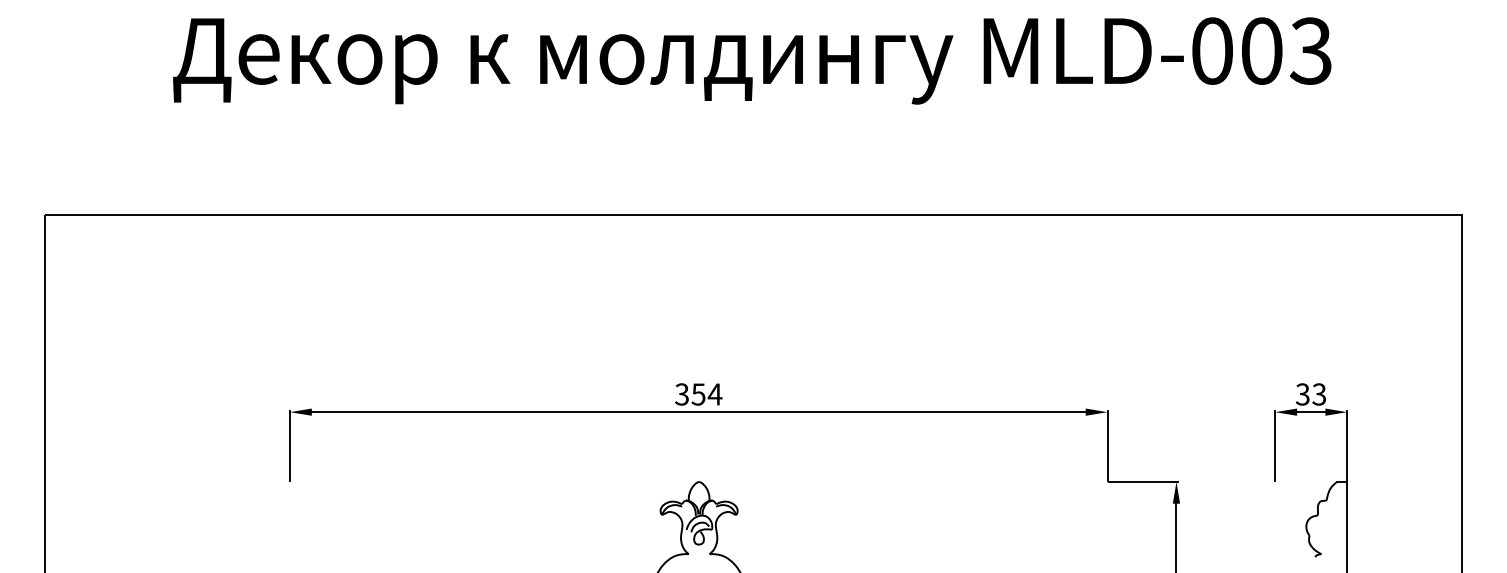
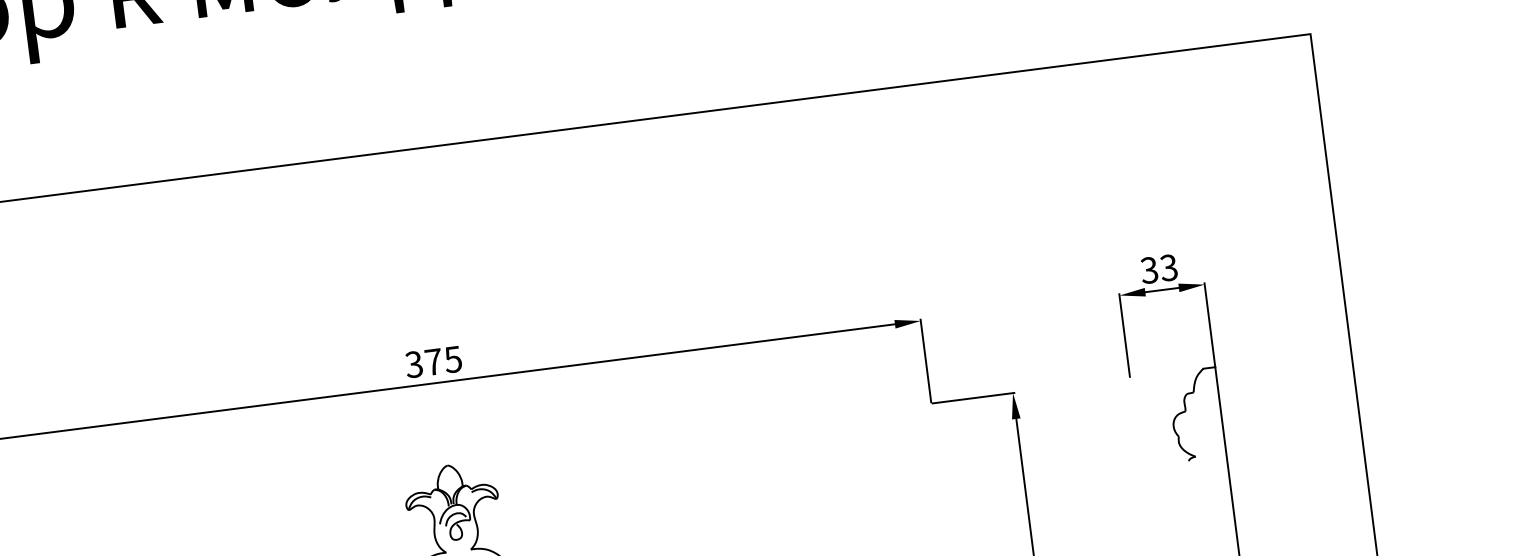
text: (706, 394) -> (443, 360), 354 -> 375

